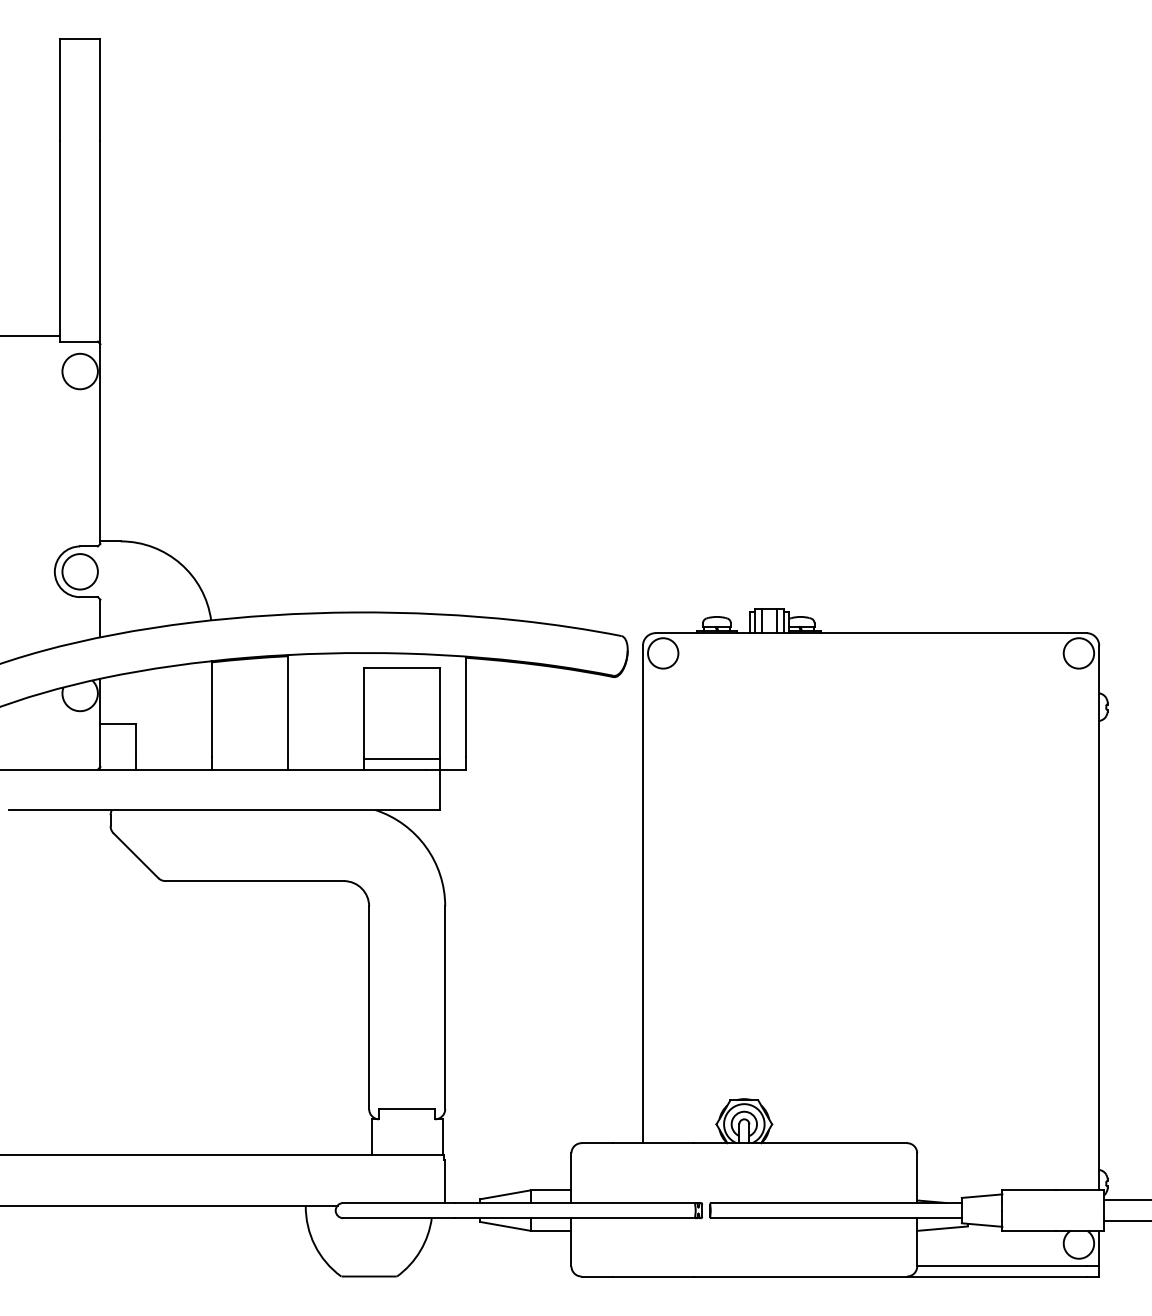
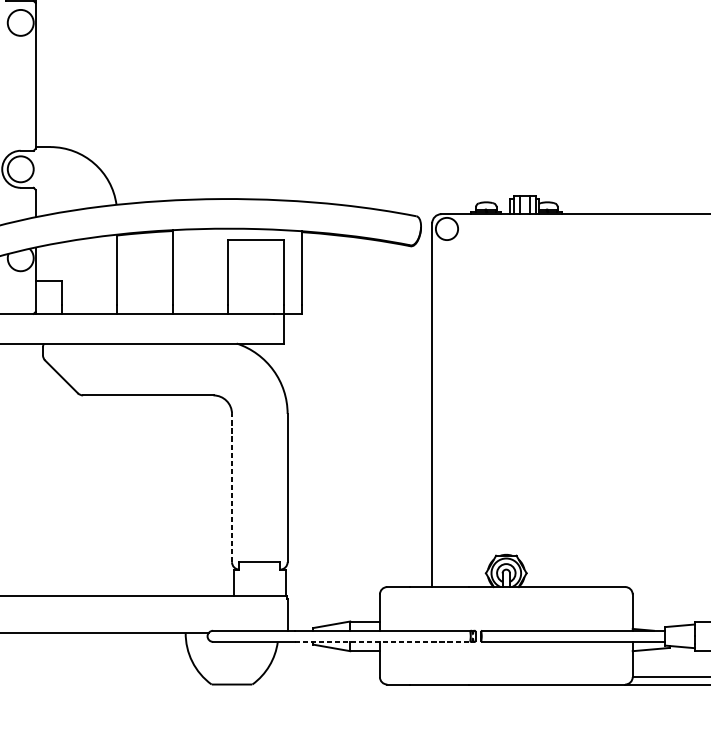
line: (402, 759) -> (256, 306), removed
line: (369, 1007) -> (232, 487), solid -> dashed
line: (575, 1218) -> (382, 642), solid -> dashed

